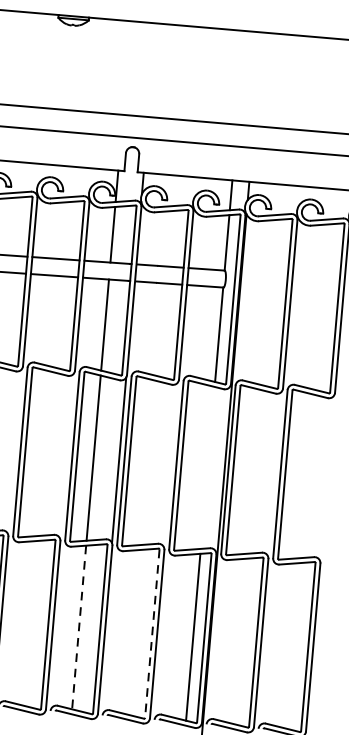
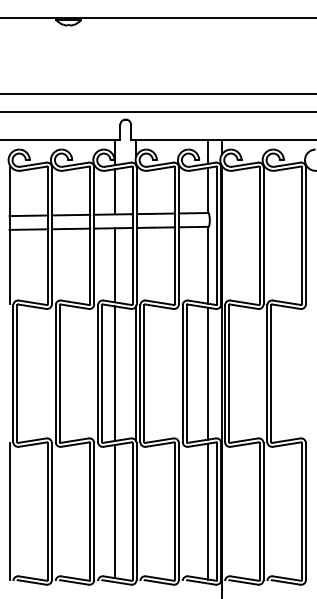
line: (208, 467) -> (208, 373), added
line: (79, 627) -> (115, 511), dashed -> solid
line: (151, 634) -> (174, 512), dashed -> solid

